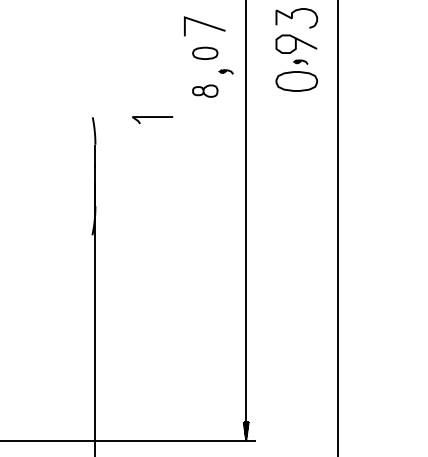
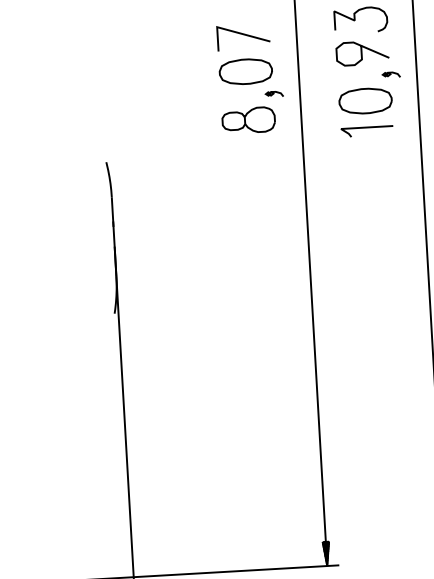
part: (205, 53) -> (246, 71), size x1.67
part: (300, 61) -> (390, 73), moved
part: (205, 90) -> (249, 119), size x1.67
line: (152, 117) -> (366, 128), moved

